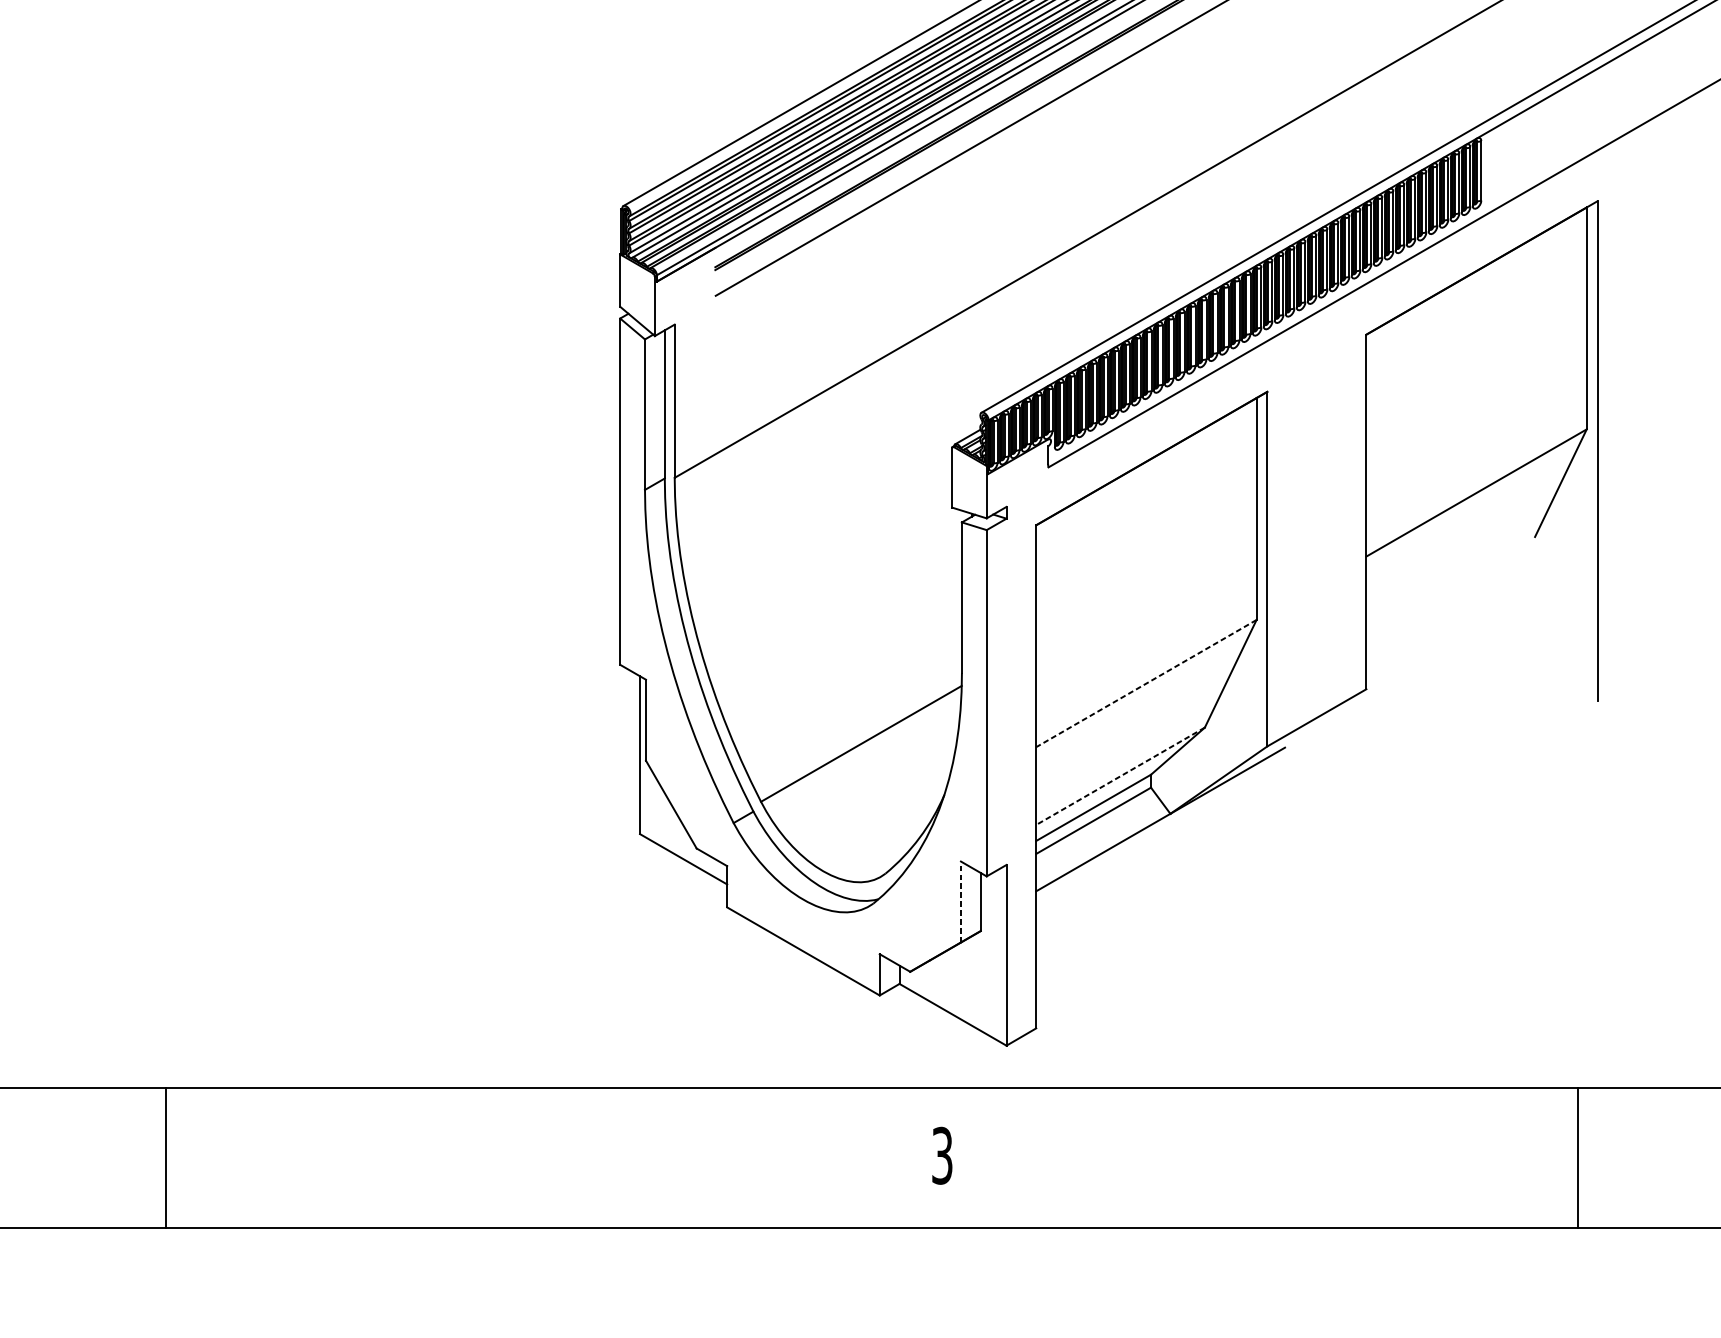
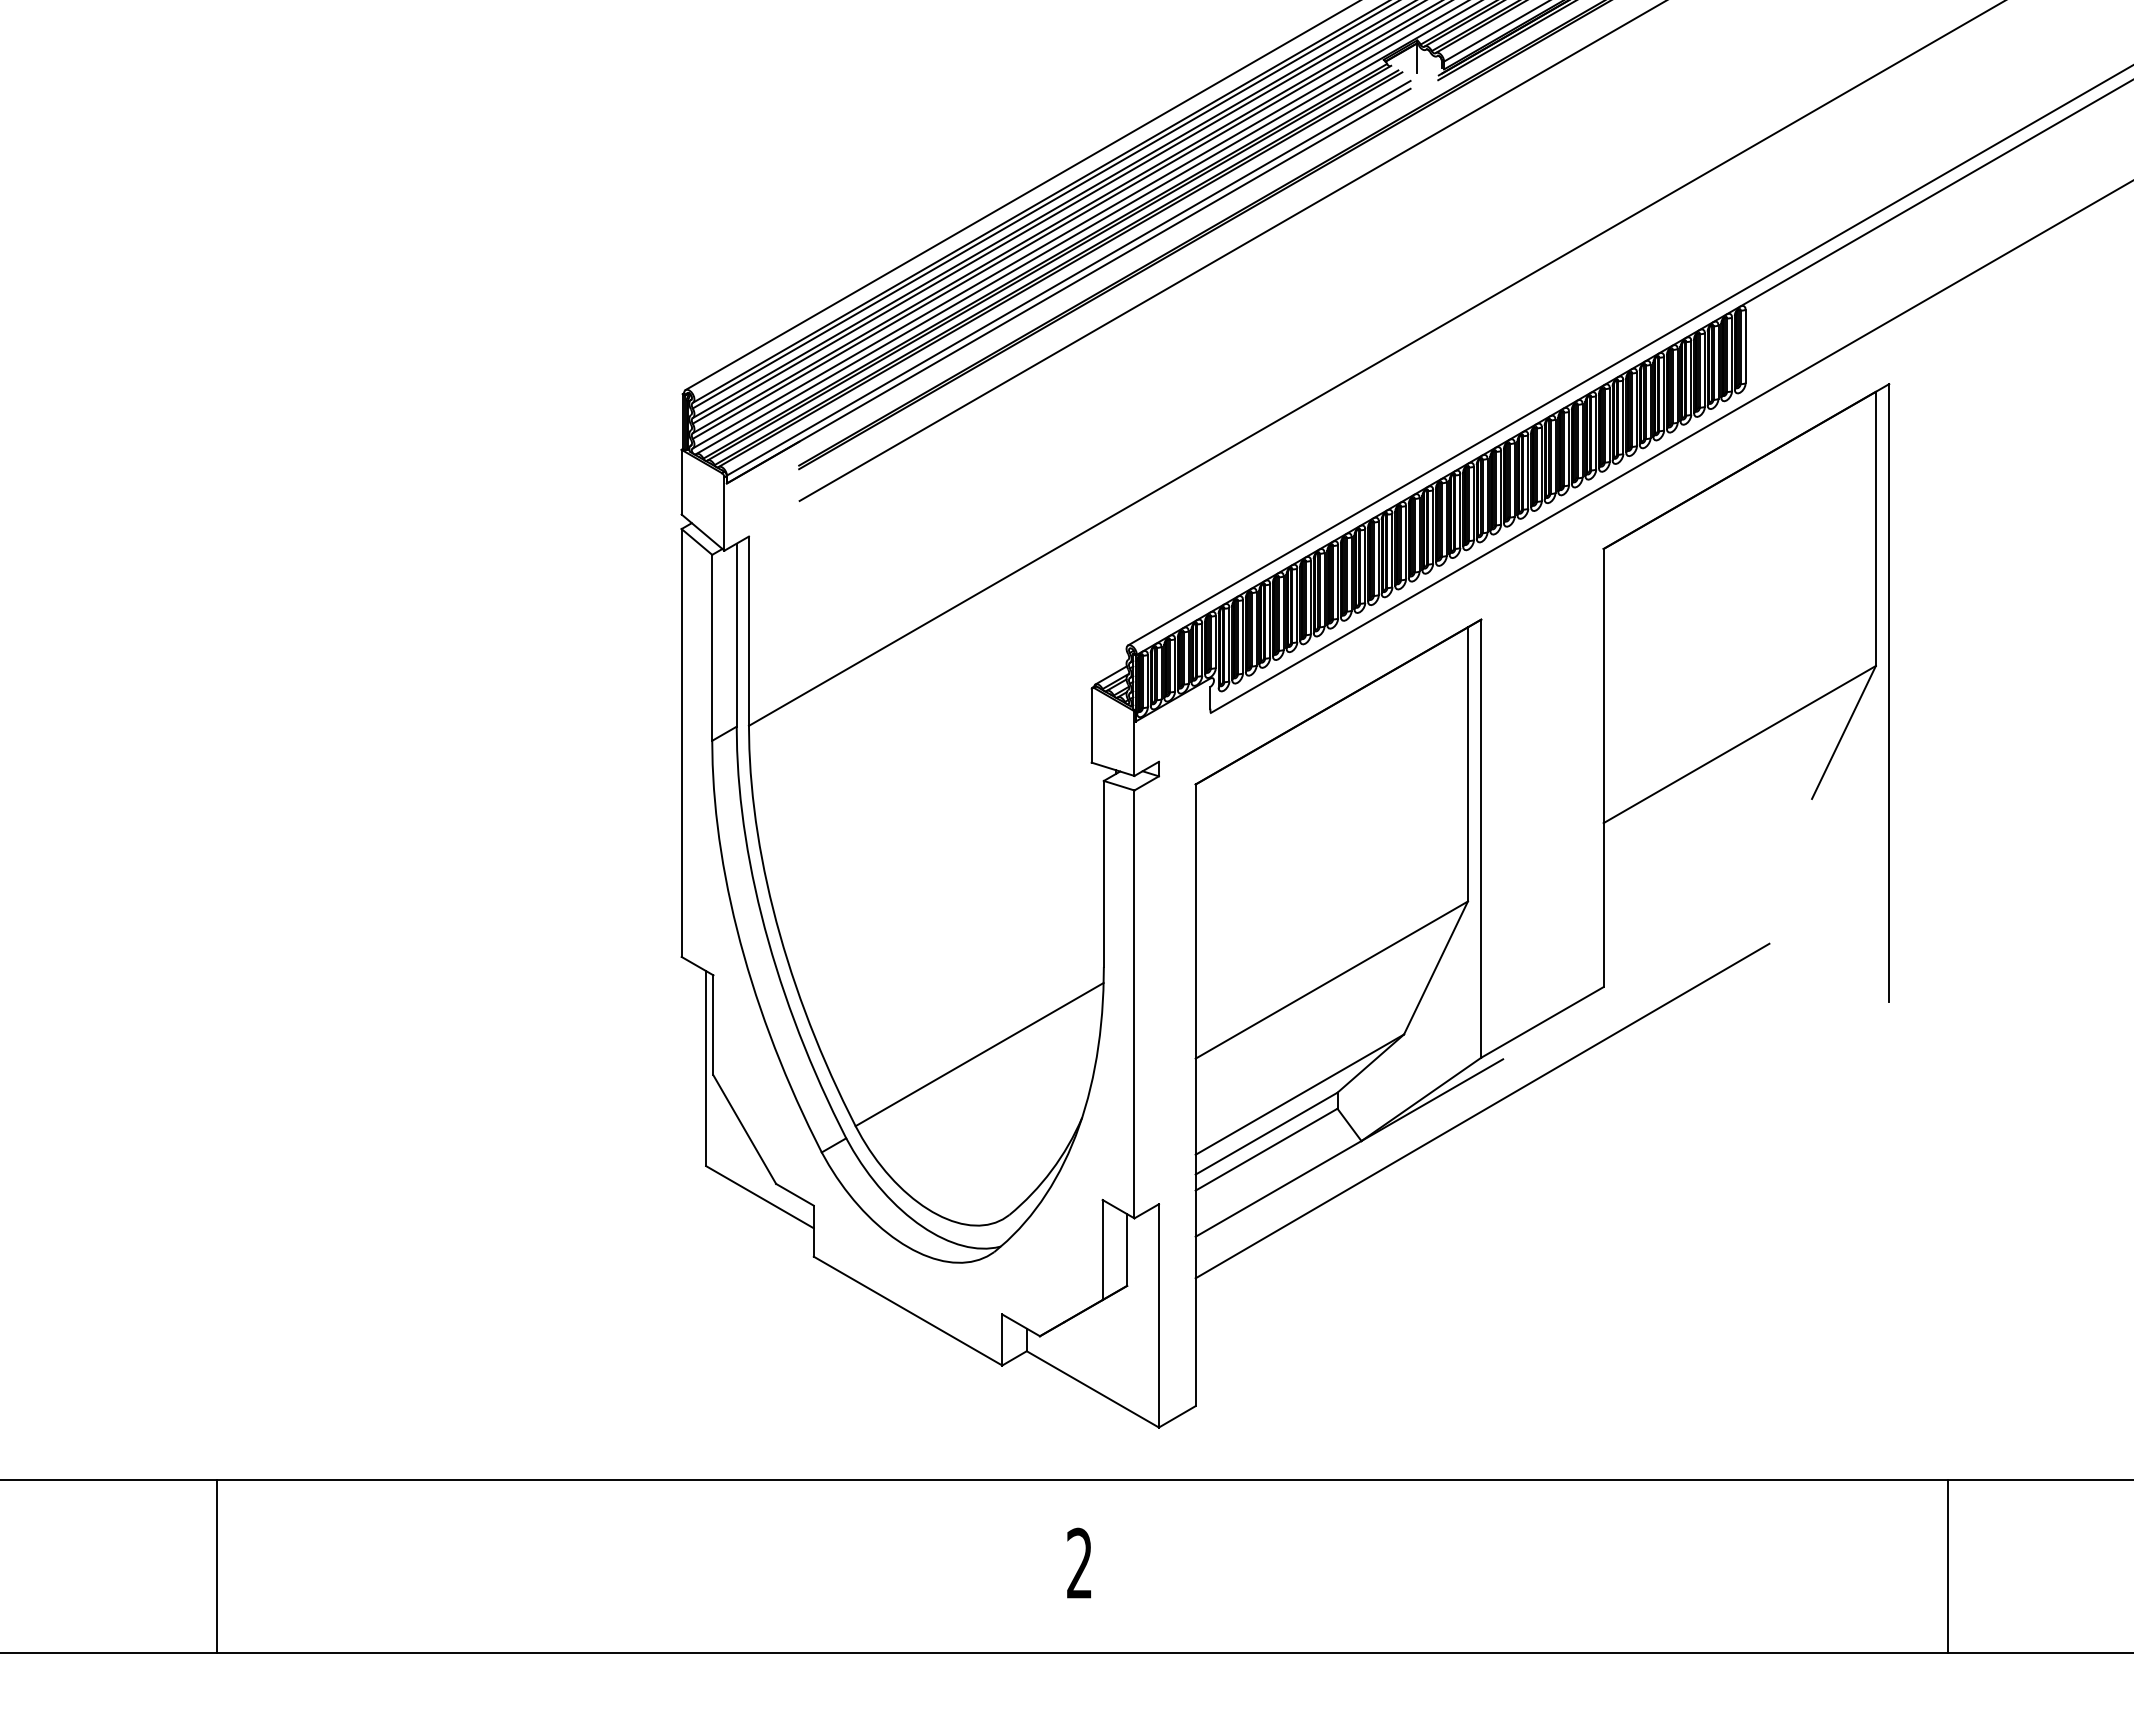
line: (1146, 683) -> (1331, 980), dashed -> solid
line: (1120, 776) -> (1299, 1094), dashed -> solid
line: (1268, 789) -> (1482, 1110), added
line: (960, 901) -> (1102, 1249), dashed -> solid
text: (942, 1155) -> (1079, 1563), 3 -> 2
line: (166, 1158) -> (216, 1566), moved
line: (1577, 1158) -> (1947, 1566), moved

